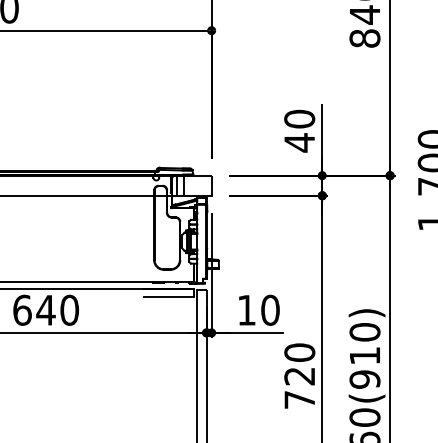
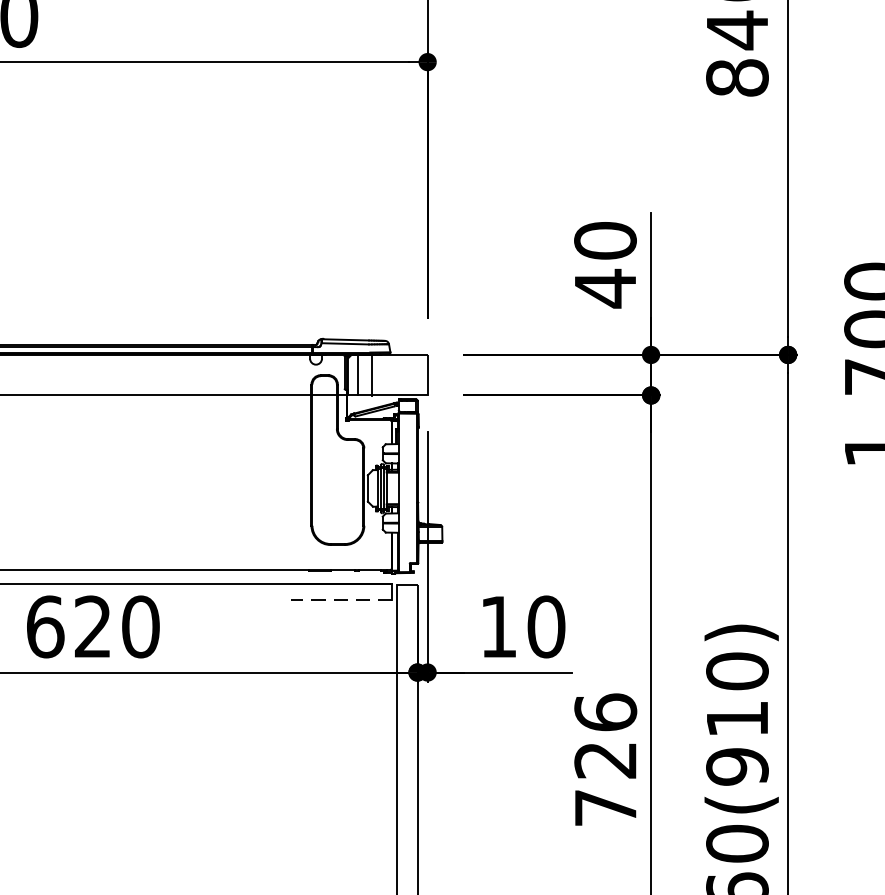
line: (168, 297) -> (340, 601), solid -> dashed
text: (45, 309) -> (91, 625), 640 -> 620
text: (299, 352) -> (605, 712), 720 -> 726

